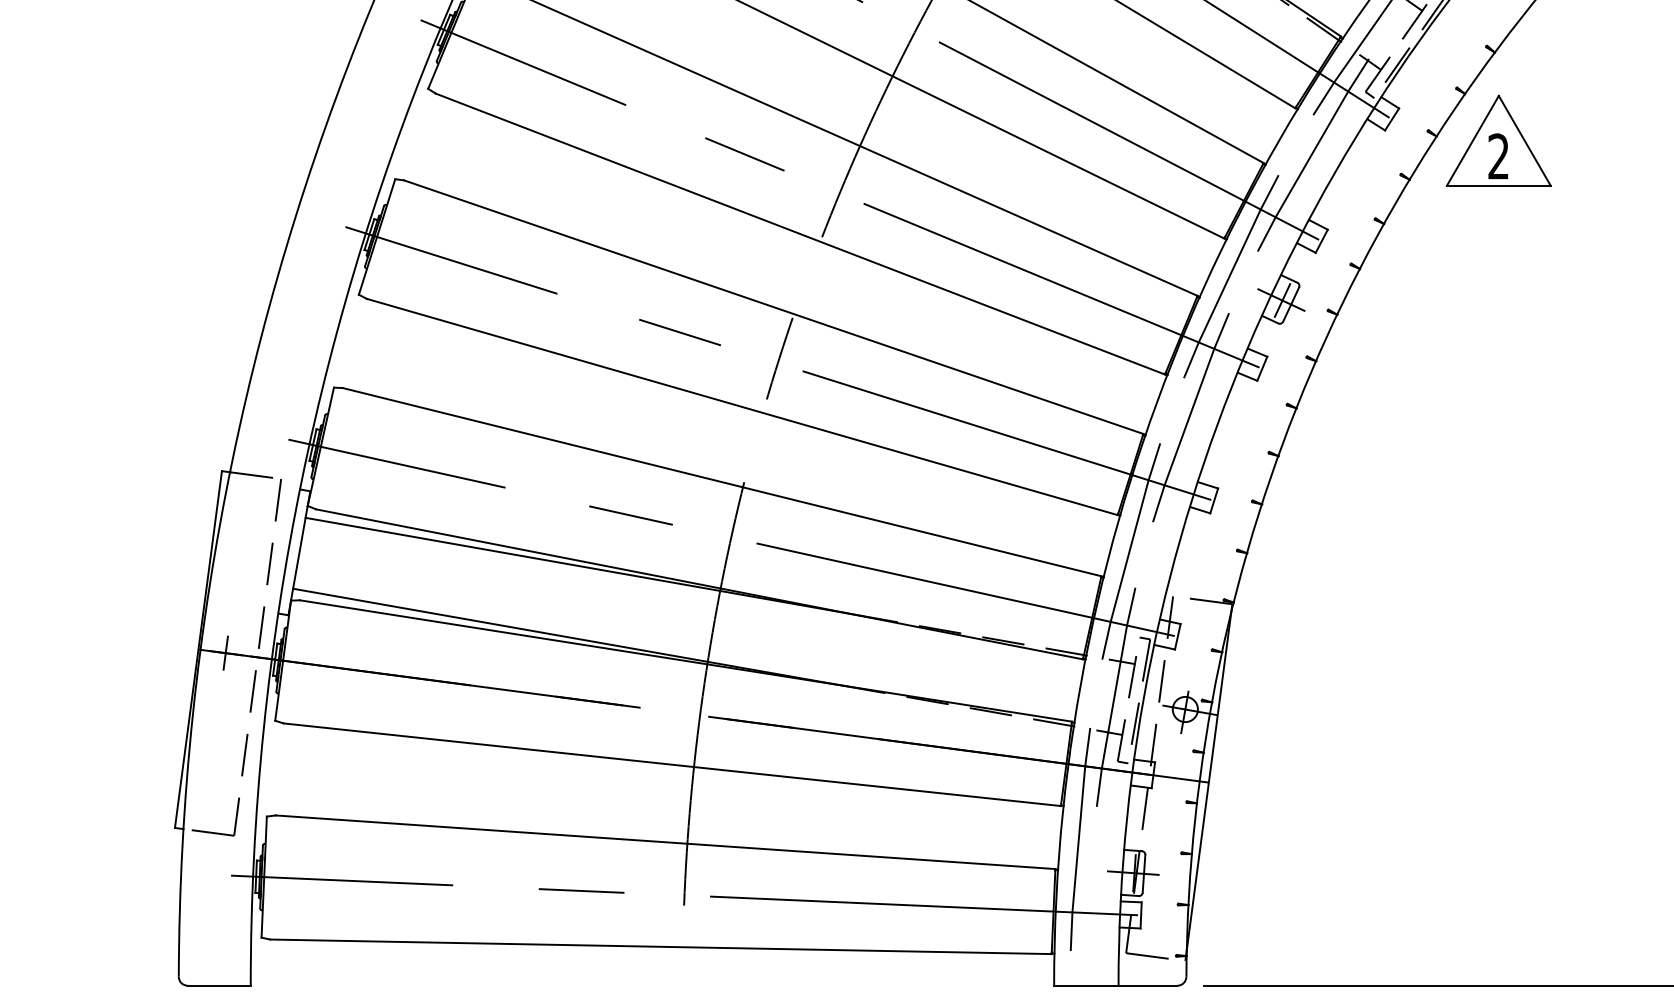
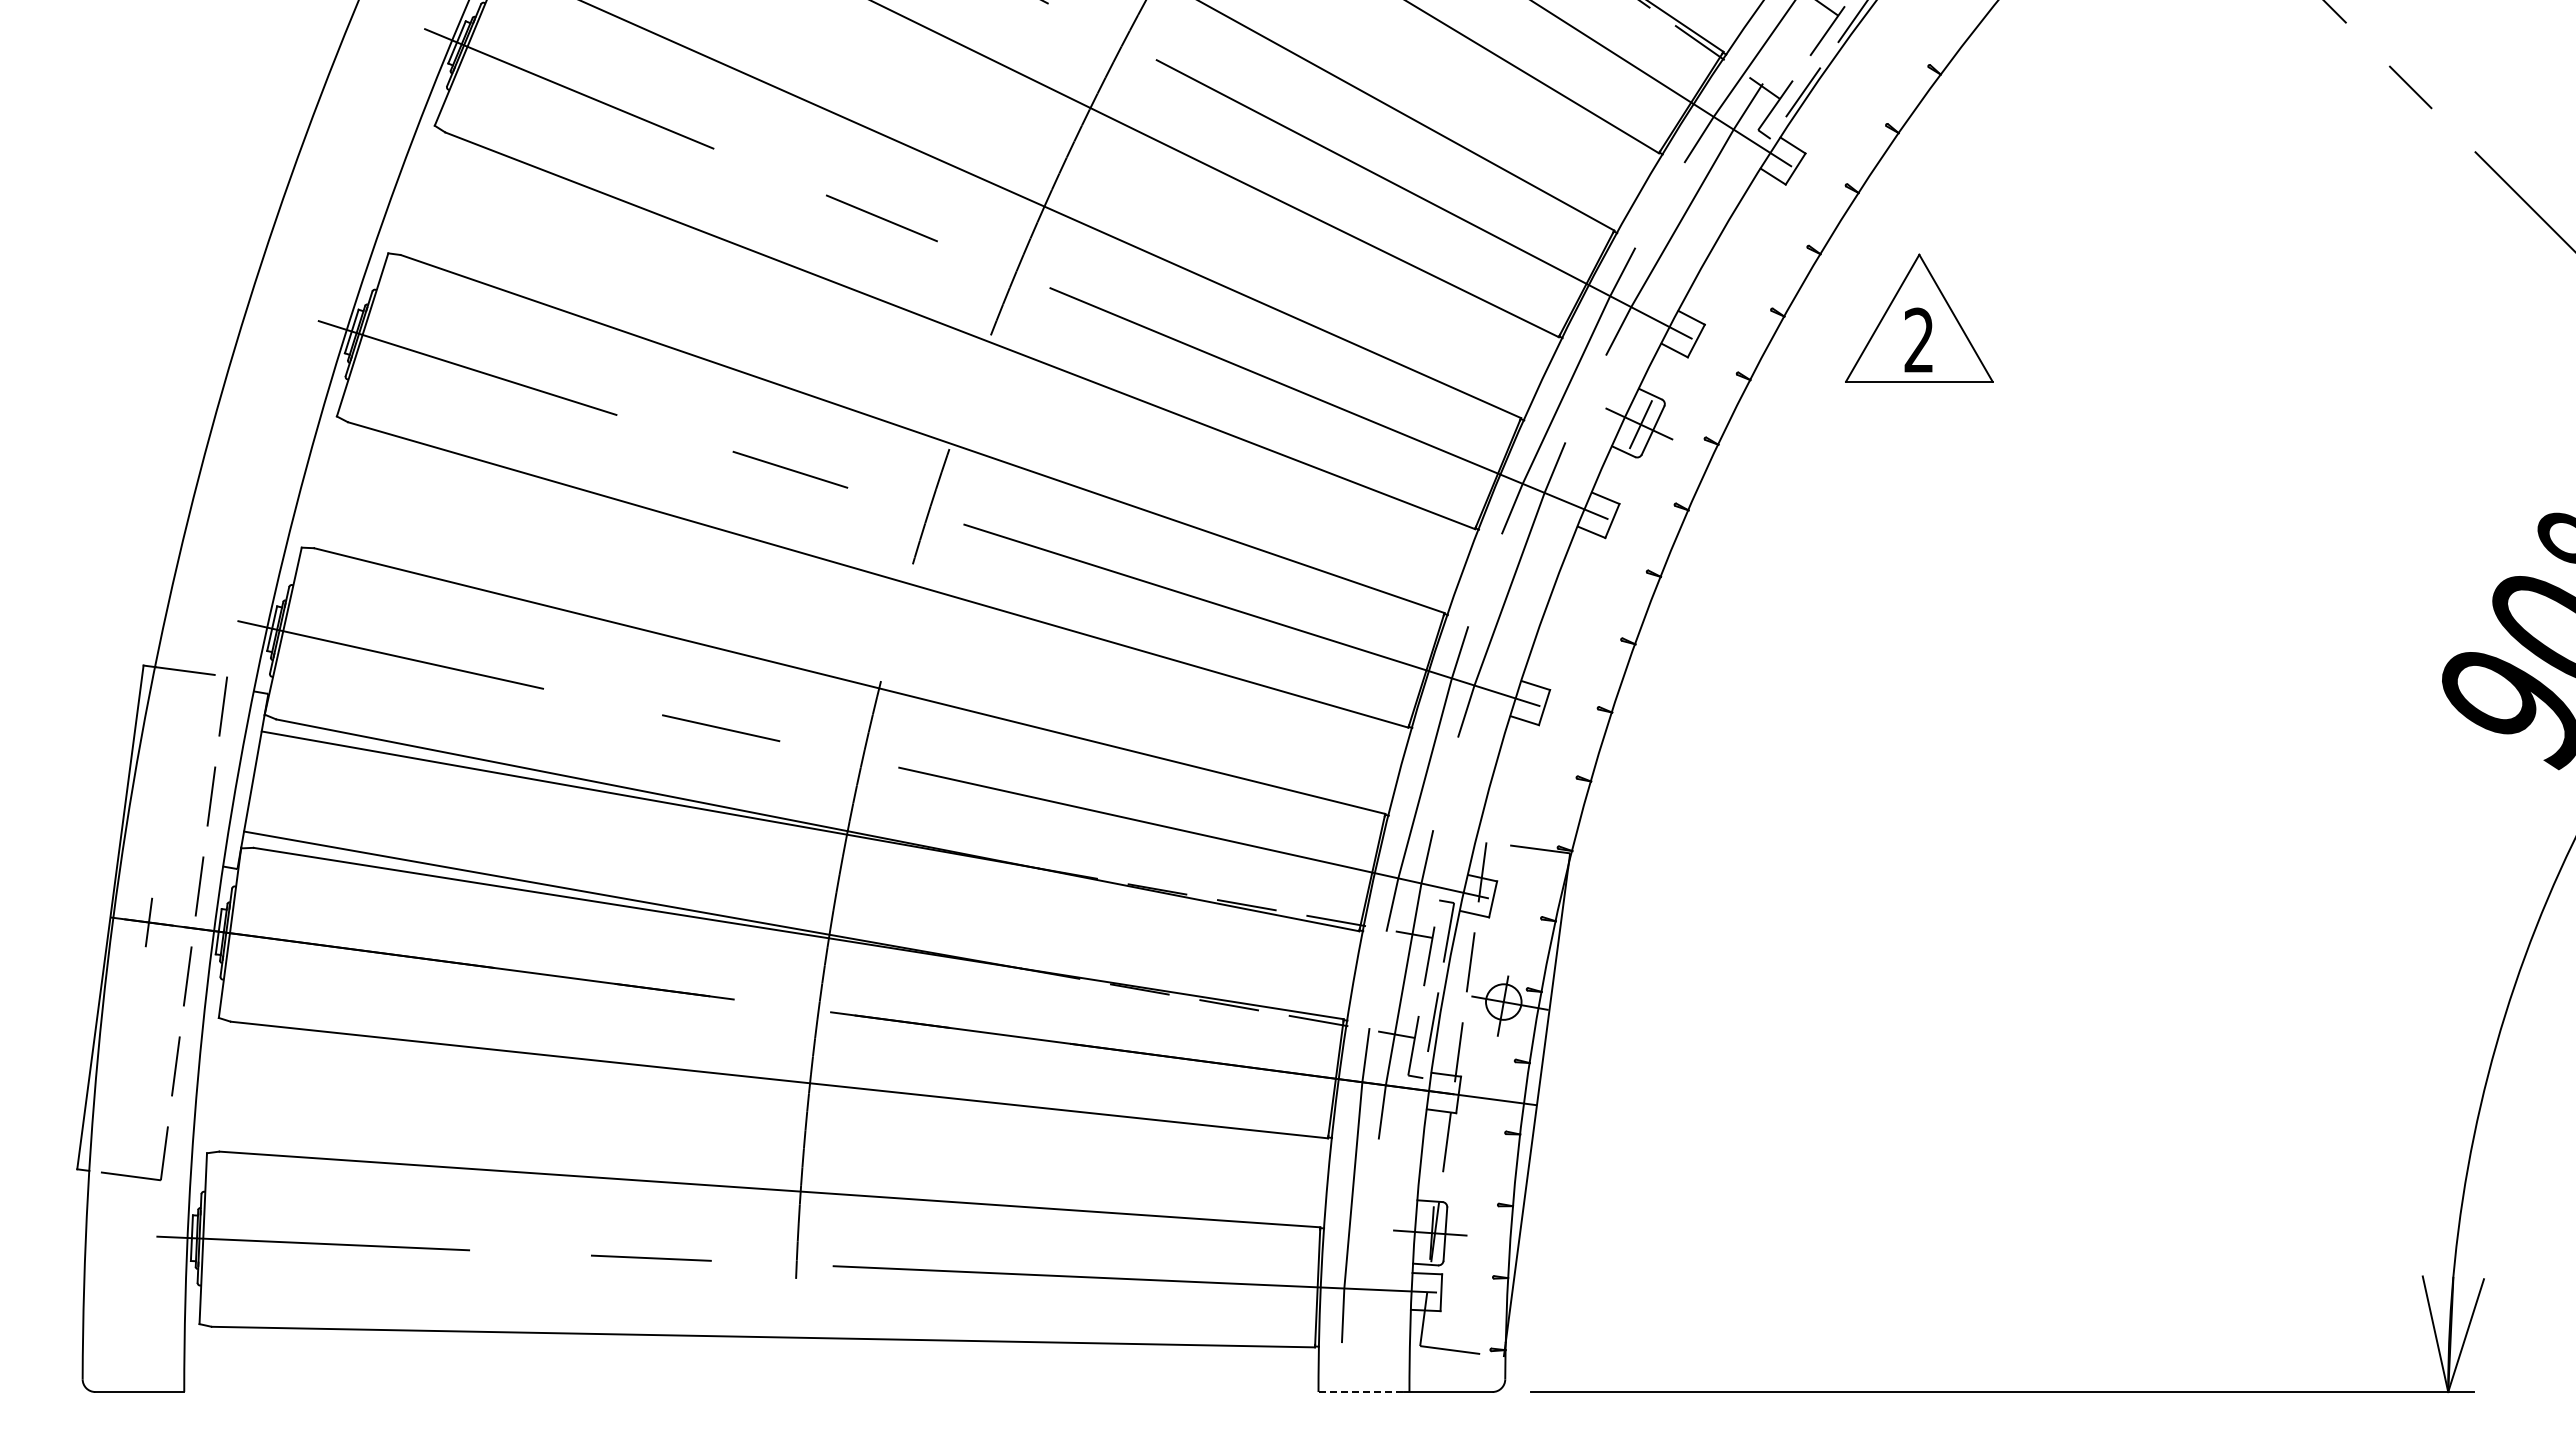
part: (1498, 140) -> (1919, 317), moved
line: (1084, 986) -> (1361, 1392), solid -> dashed

